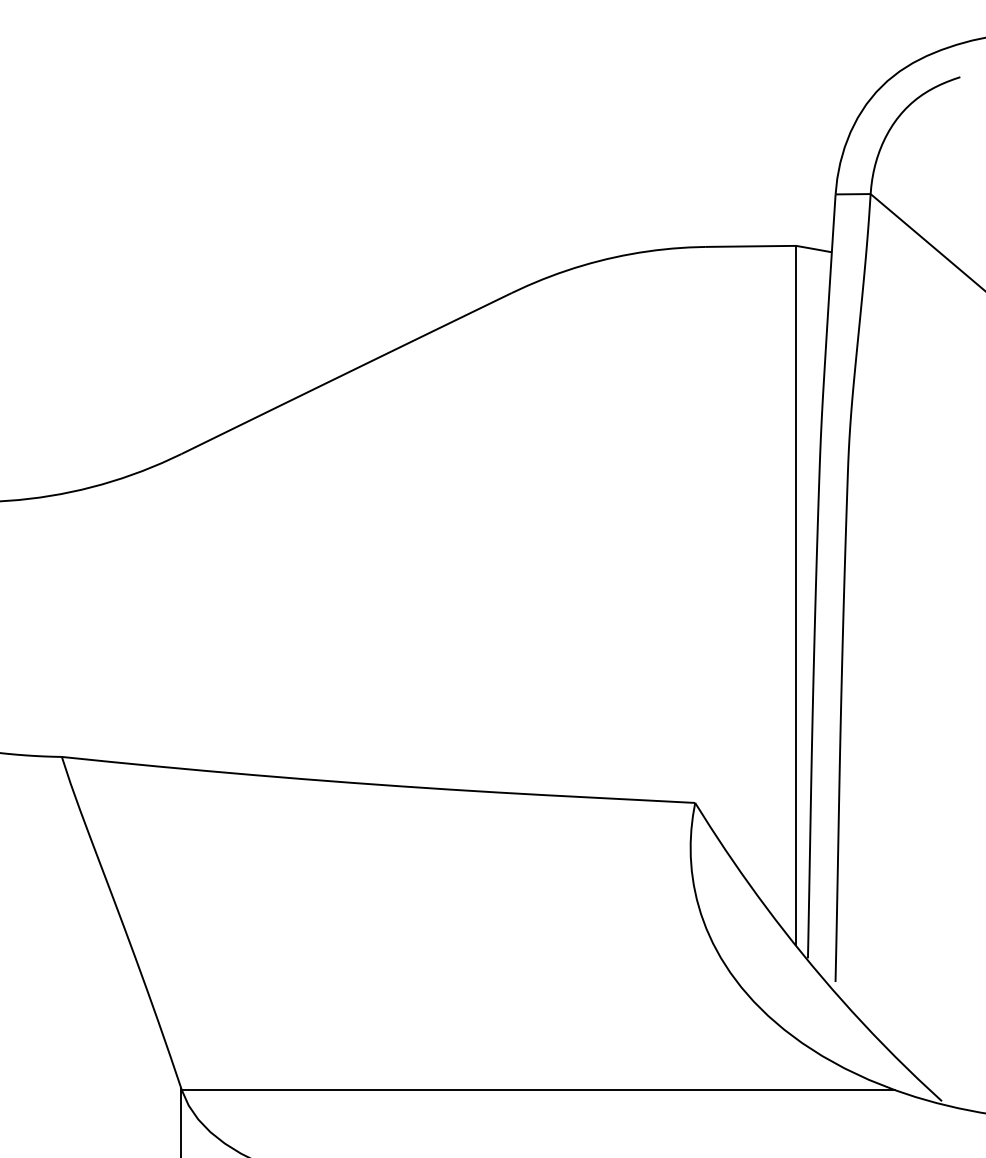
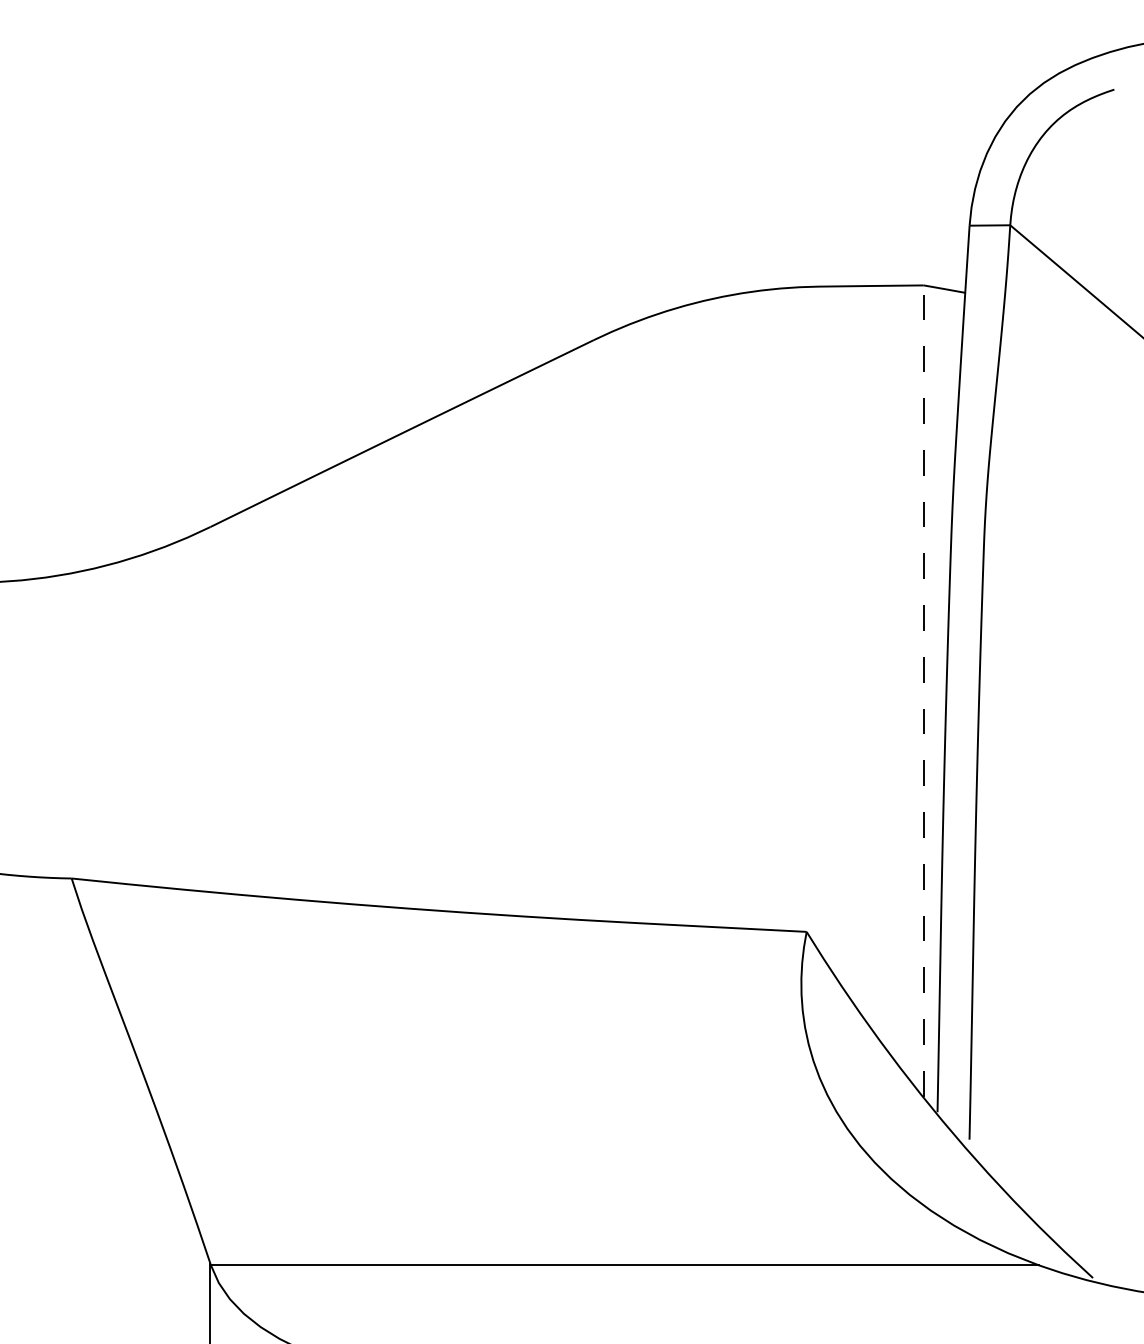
line: (796, 595) -> (924, 691), solid -> dashed

